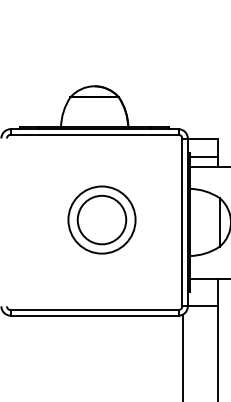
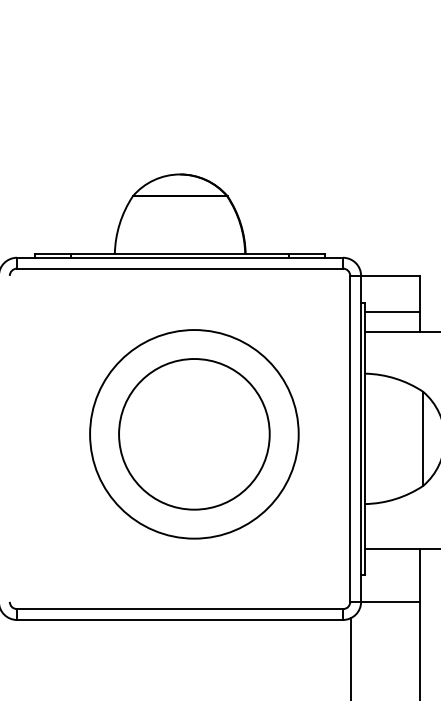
part: (101, 219) -> (193, 433), size x1.6

